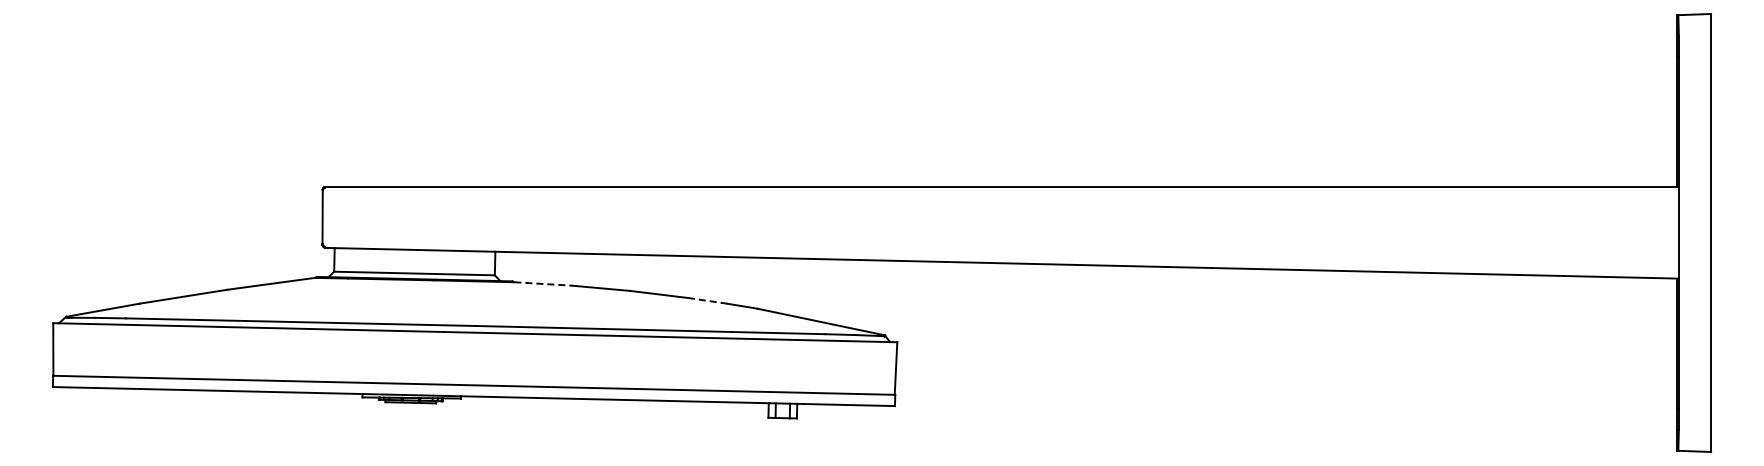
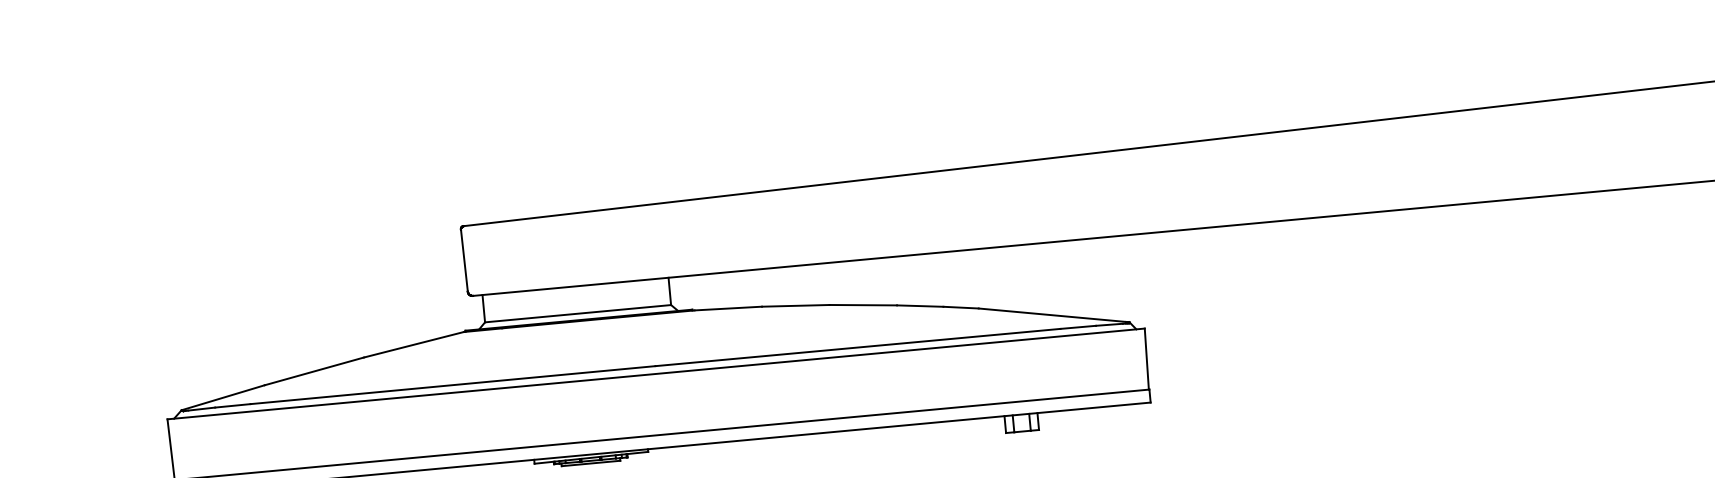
line: (543, 284) -> (728, 309), dashed -> solid
line: (707, 300) -> (920, 305), dashed -> solid

